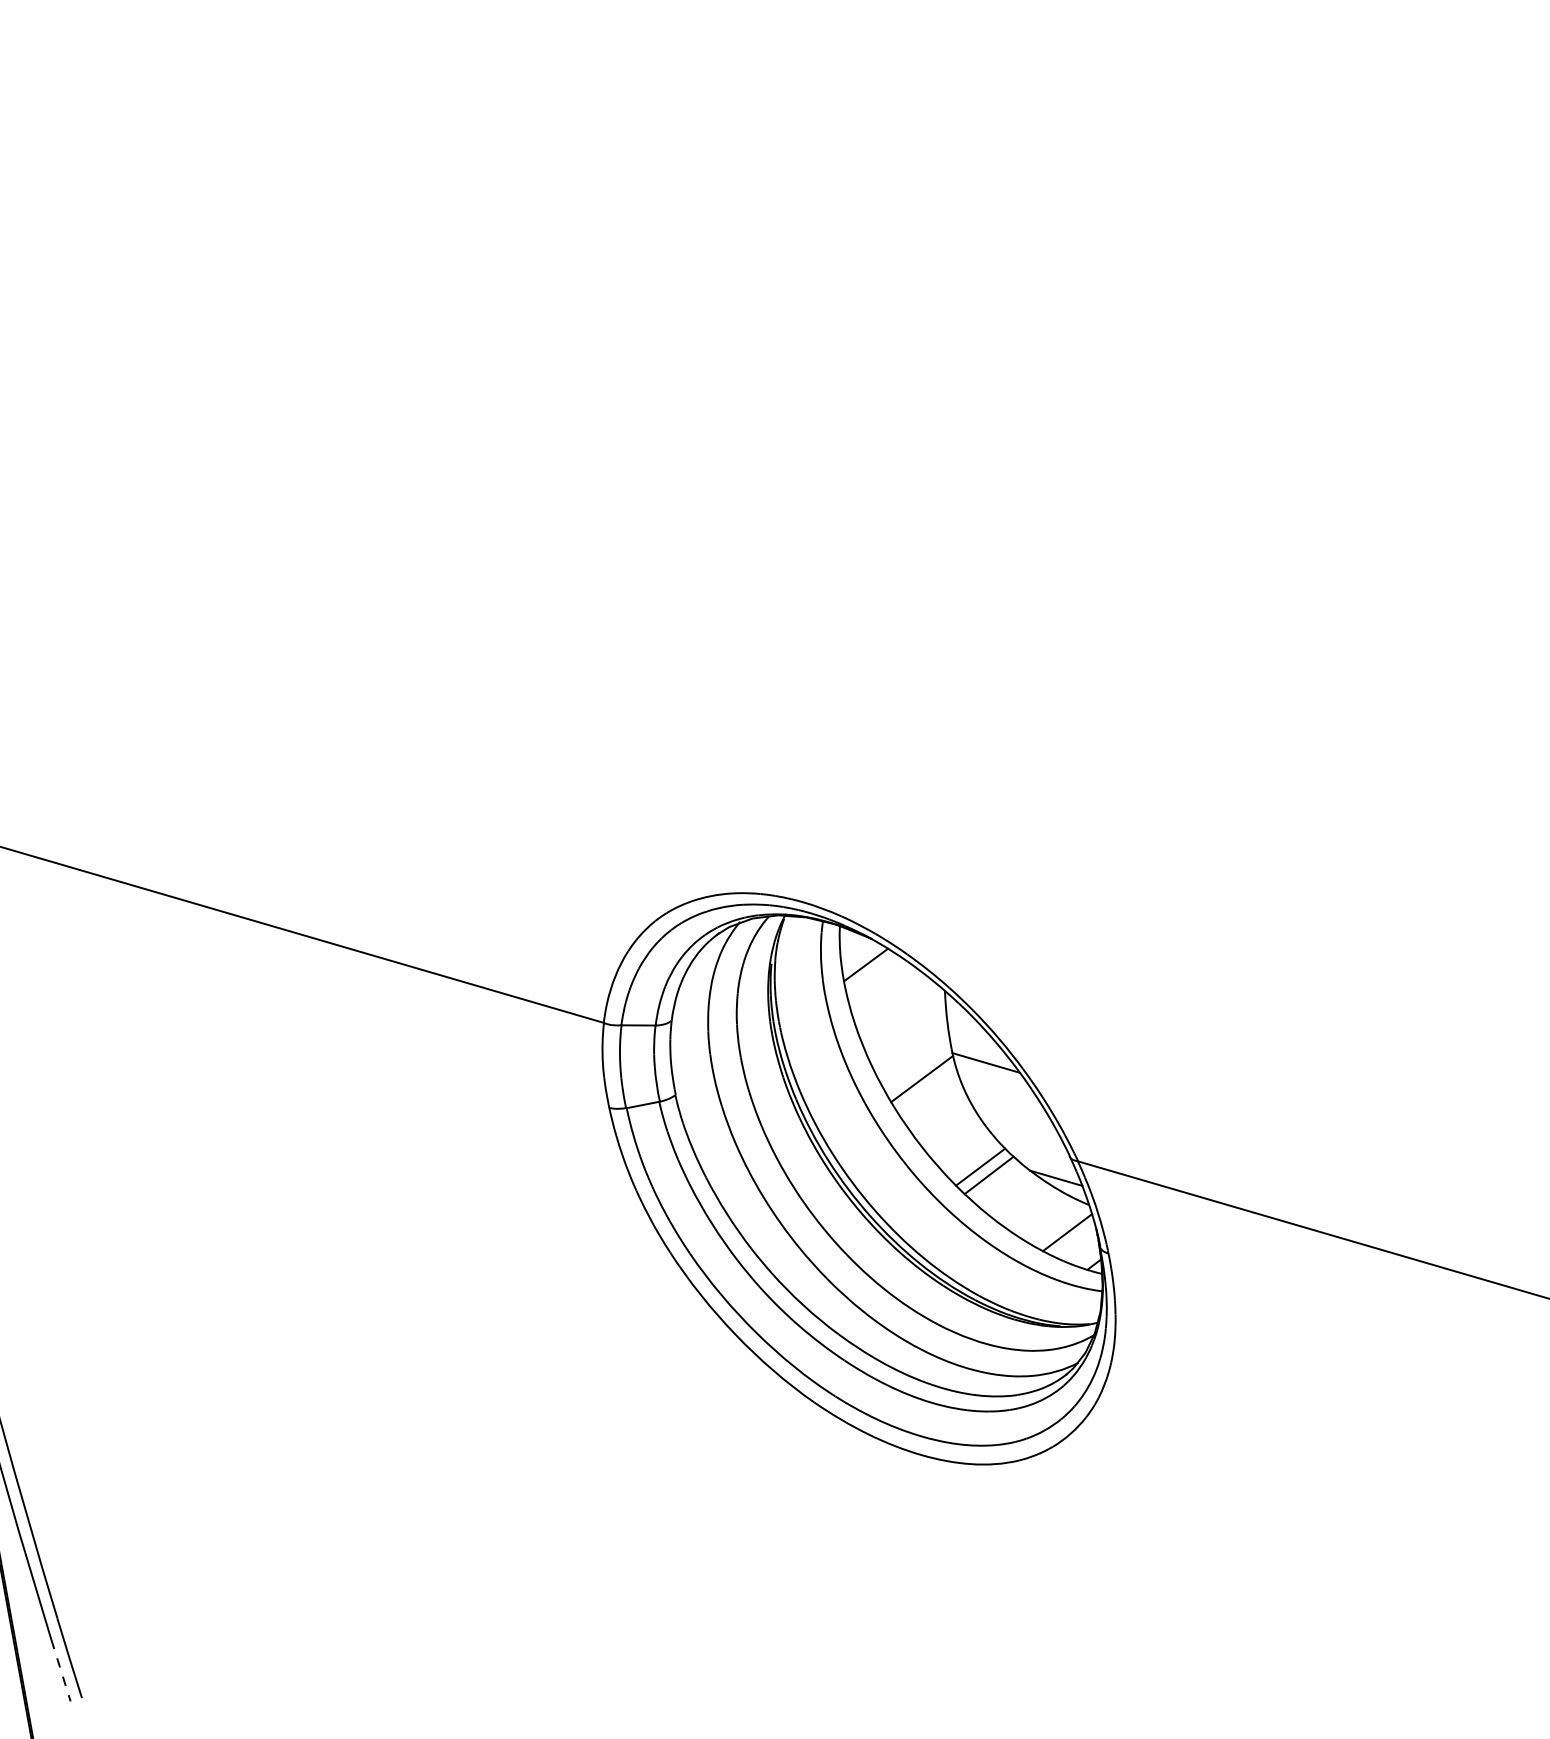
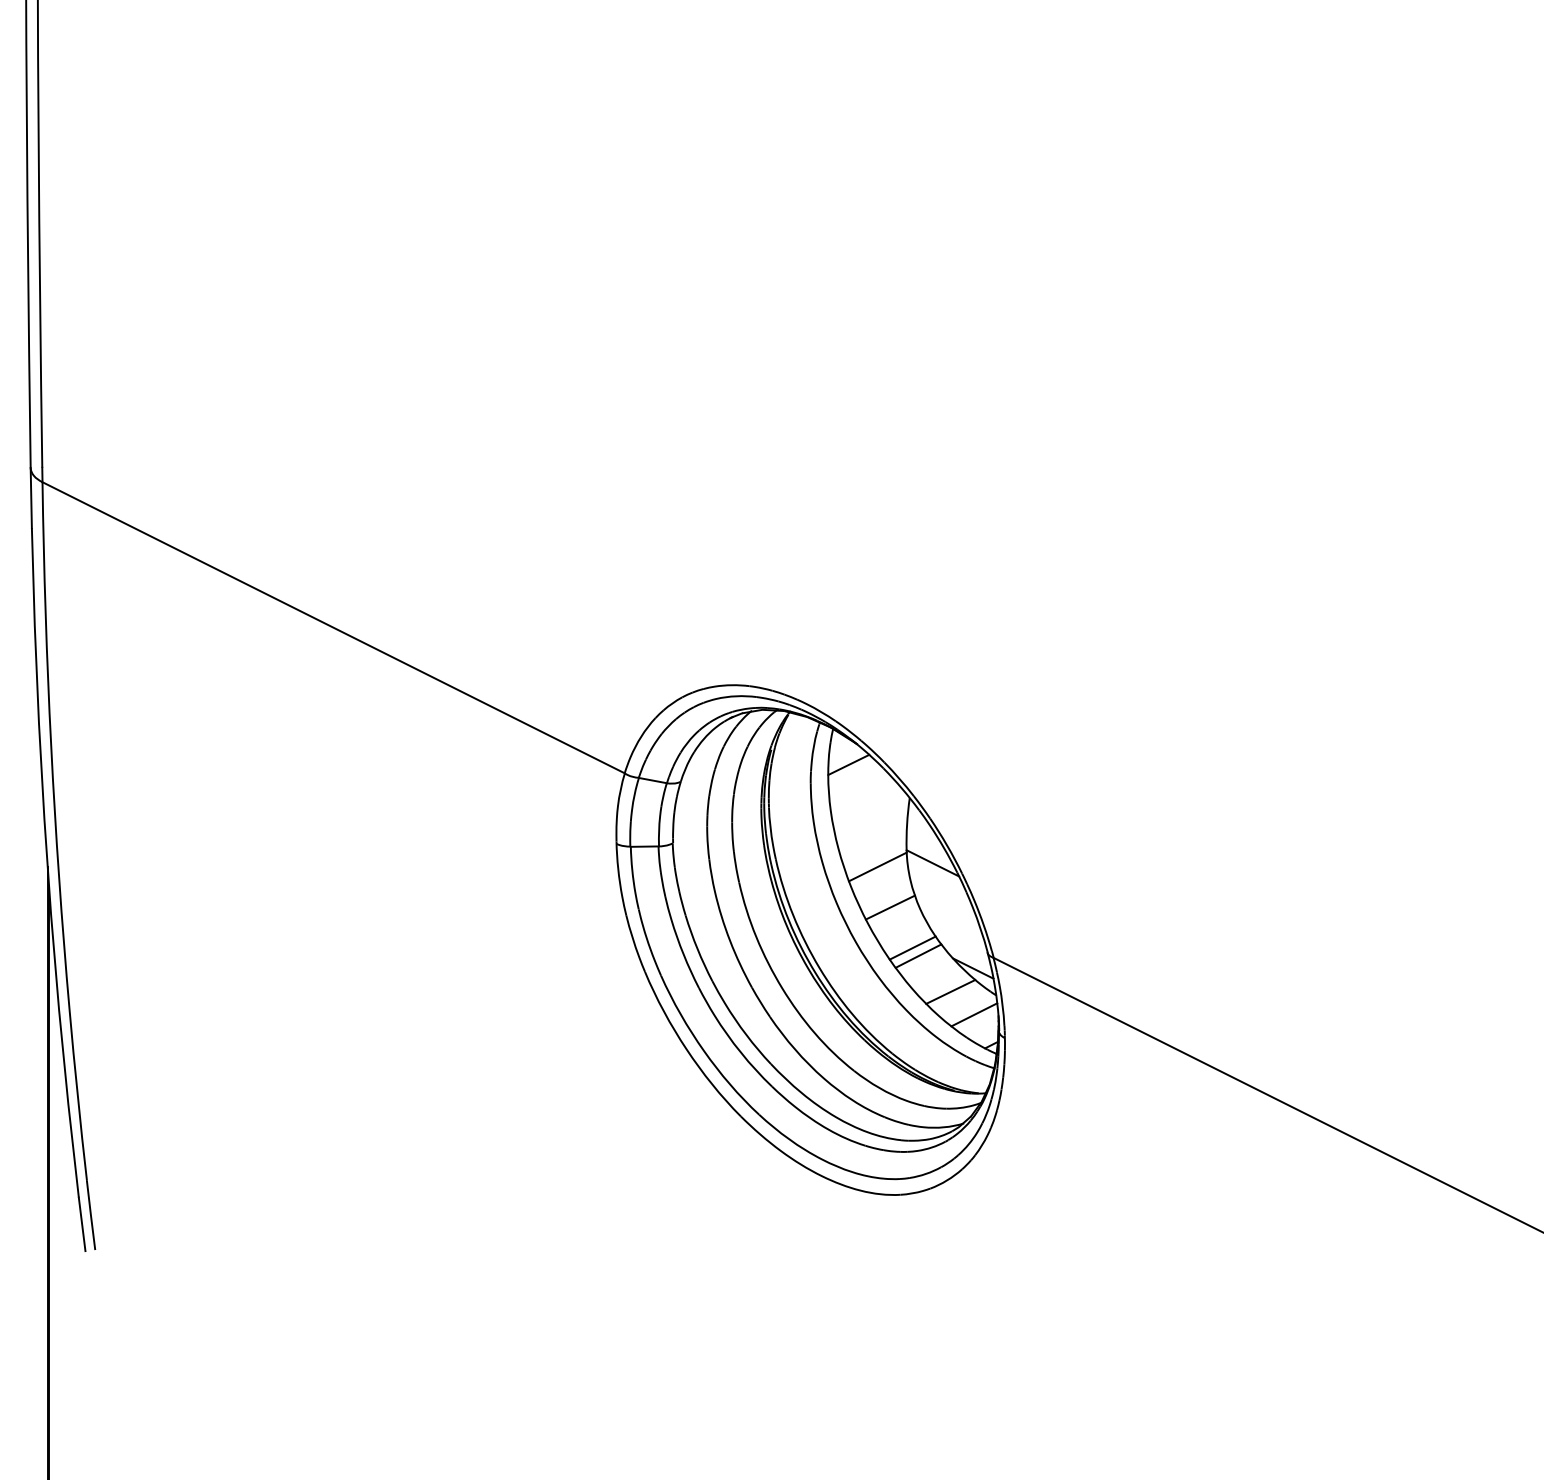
line: (944, 1124) -> (889, 907), added
line: (1034, 1210) -> (950, 991), added
line: (61, 1670) -> (82, 1224), dashed -> solid

